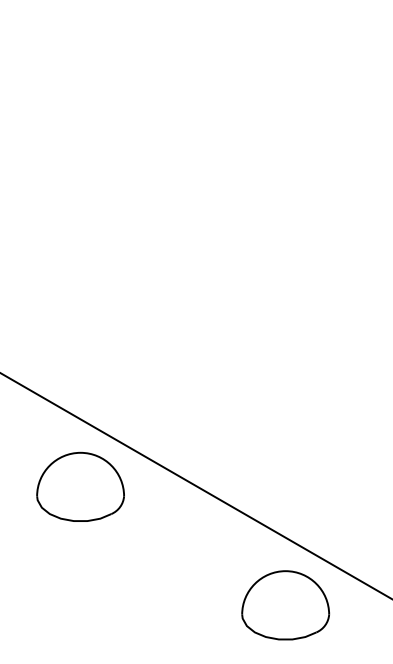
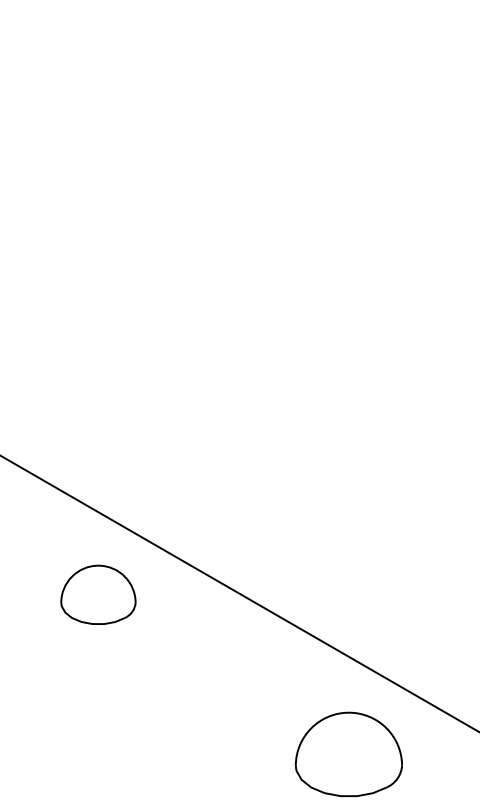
part: (80, 486) -> (98, 594), size x0.7
part: (285, 604) -> (348, 753), moved

